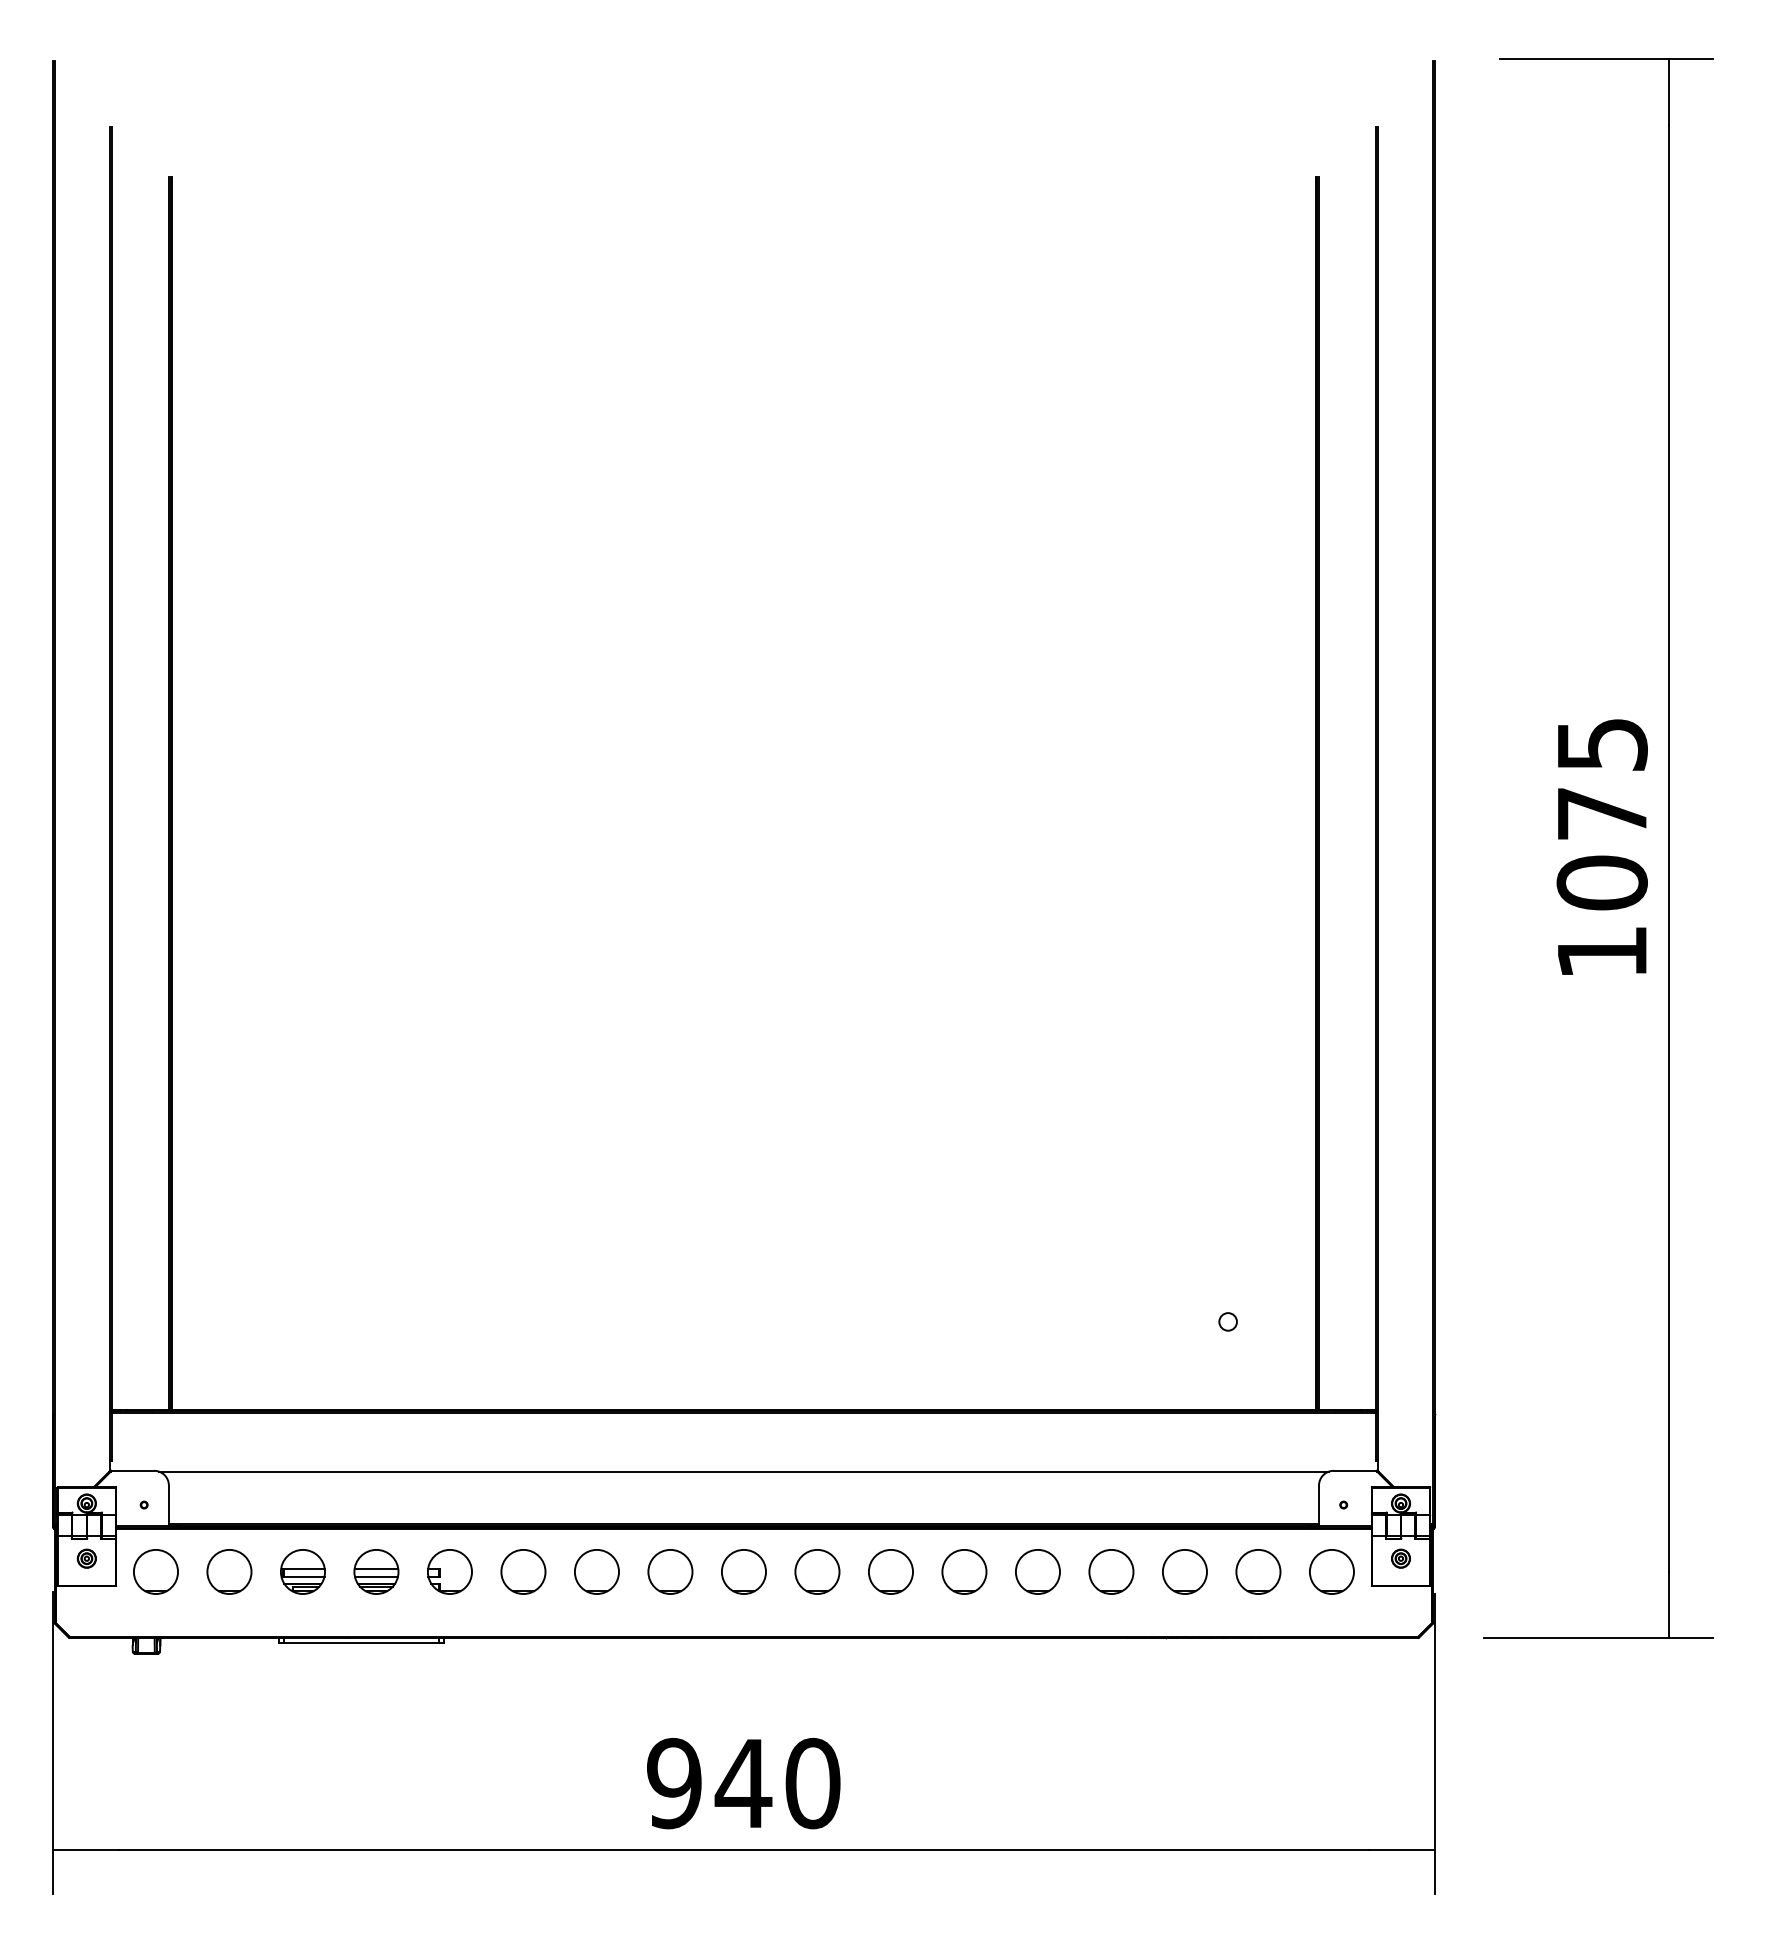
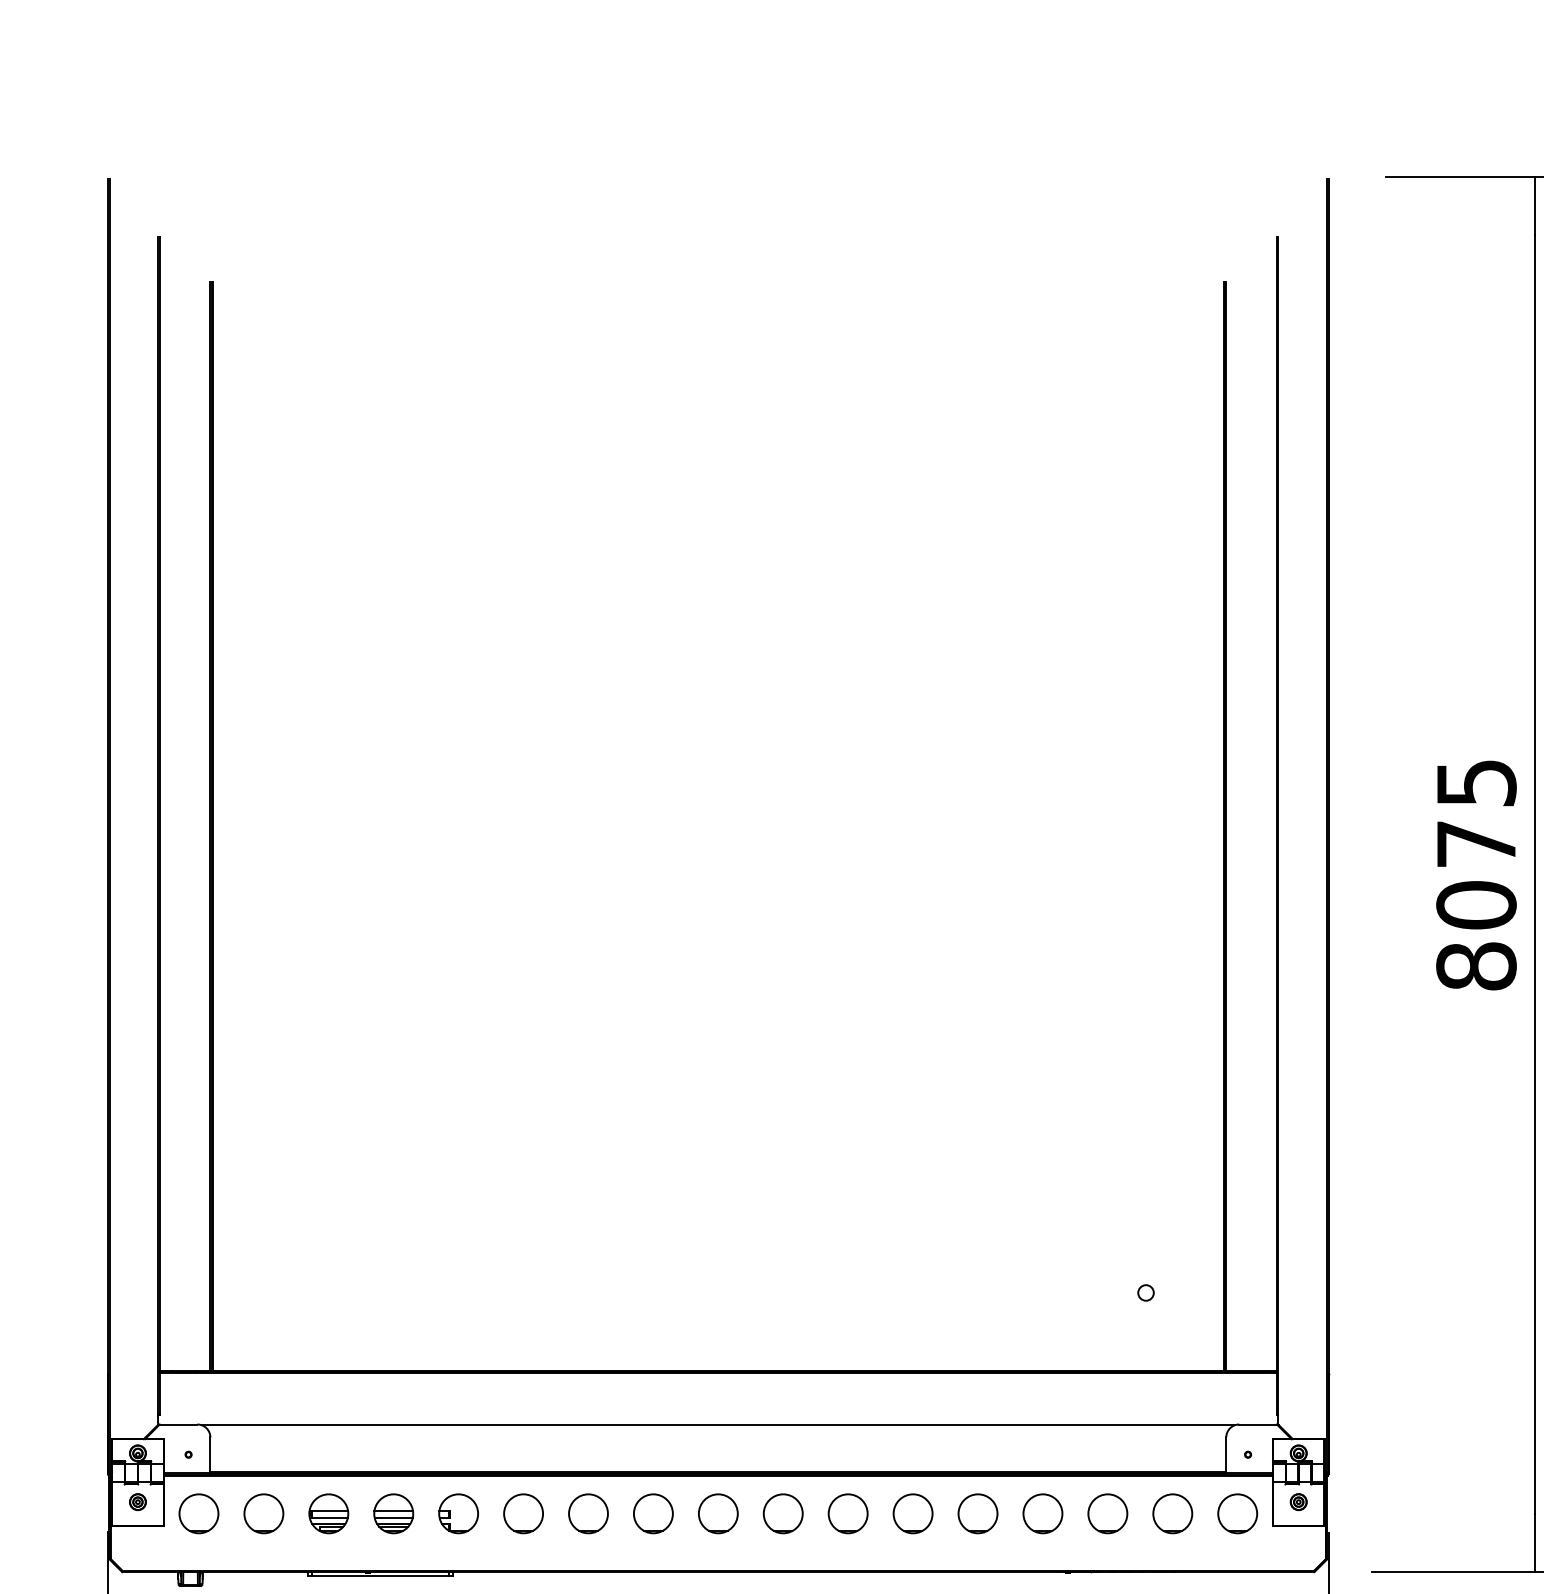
text: (1601, 952) -> (1475, 966), 1075 -> 8075

